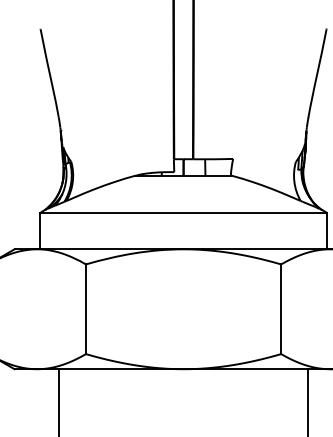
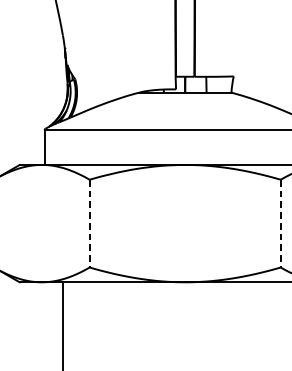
line: (85, 309) -> (89, 223), solid -> dashed
line: (281, 309) -> (281, 223), solid -> dashed

